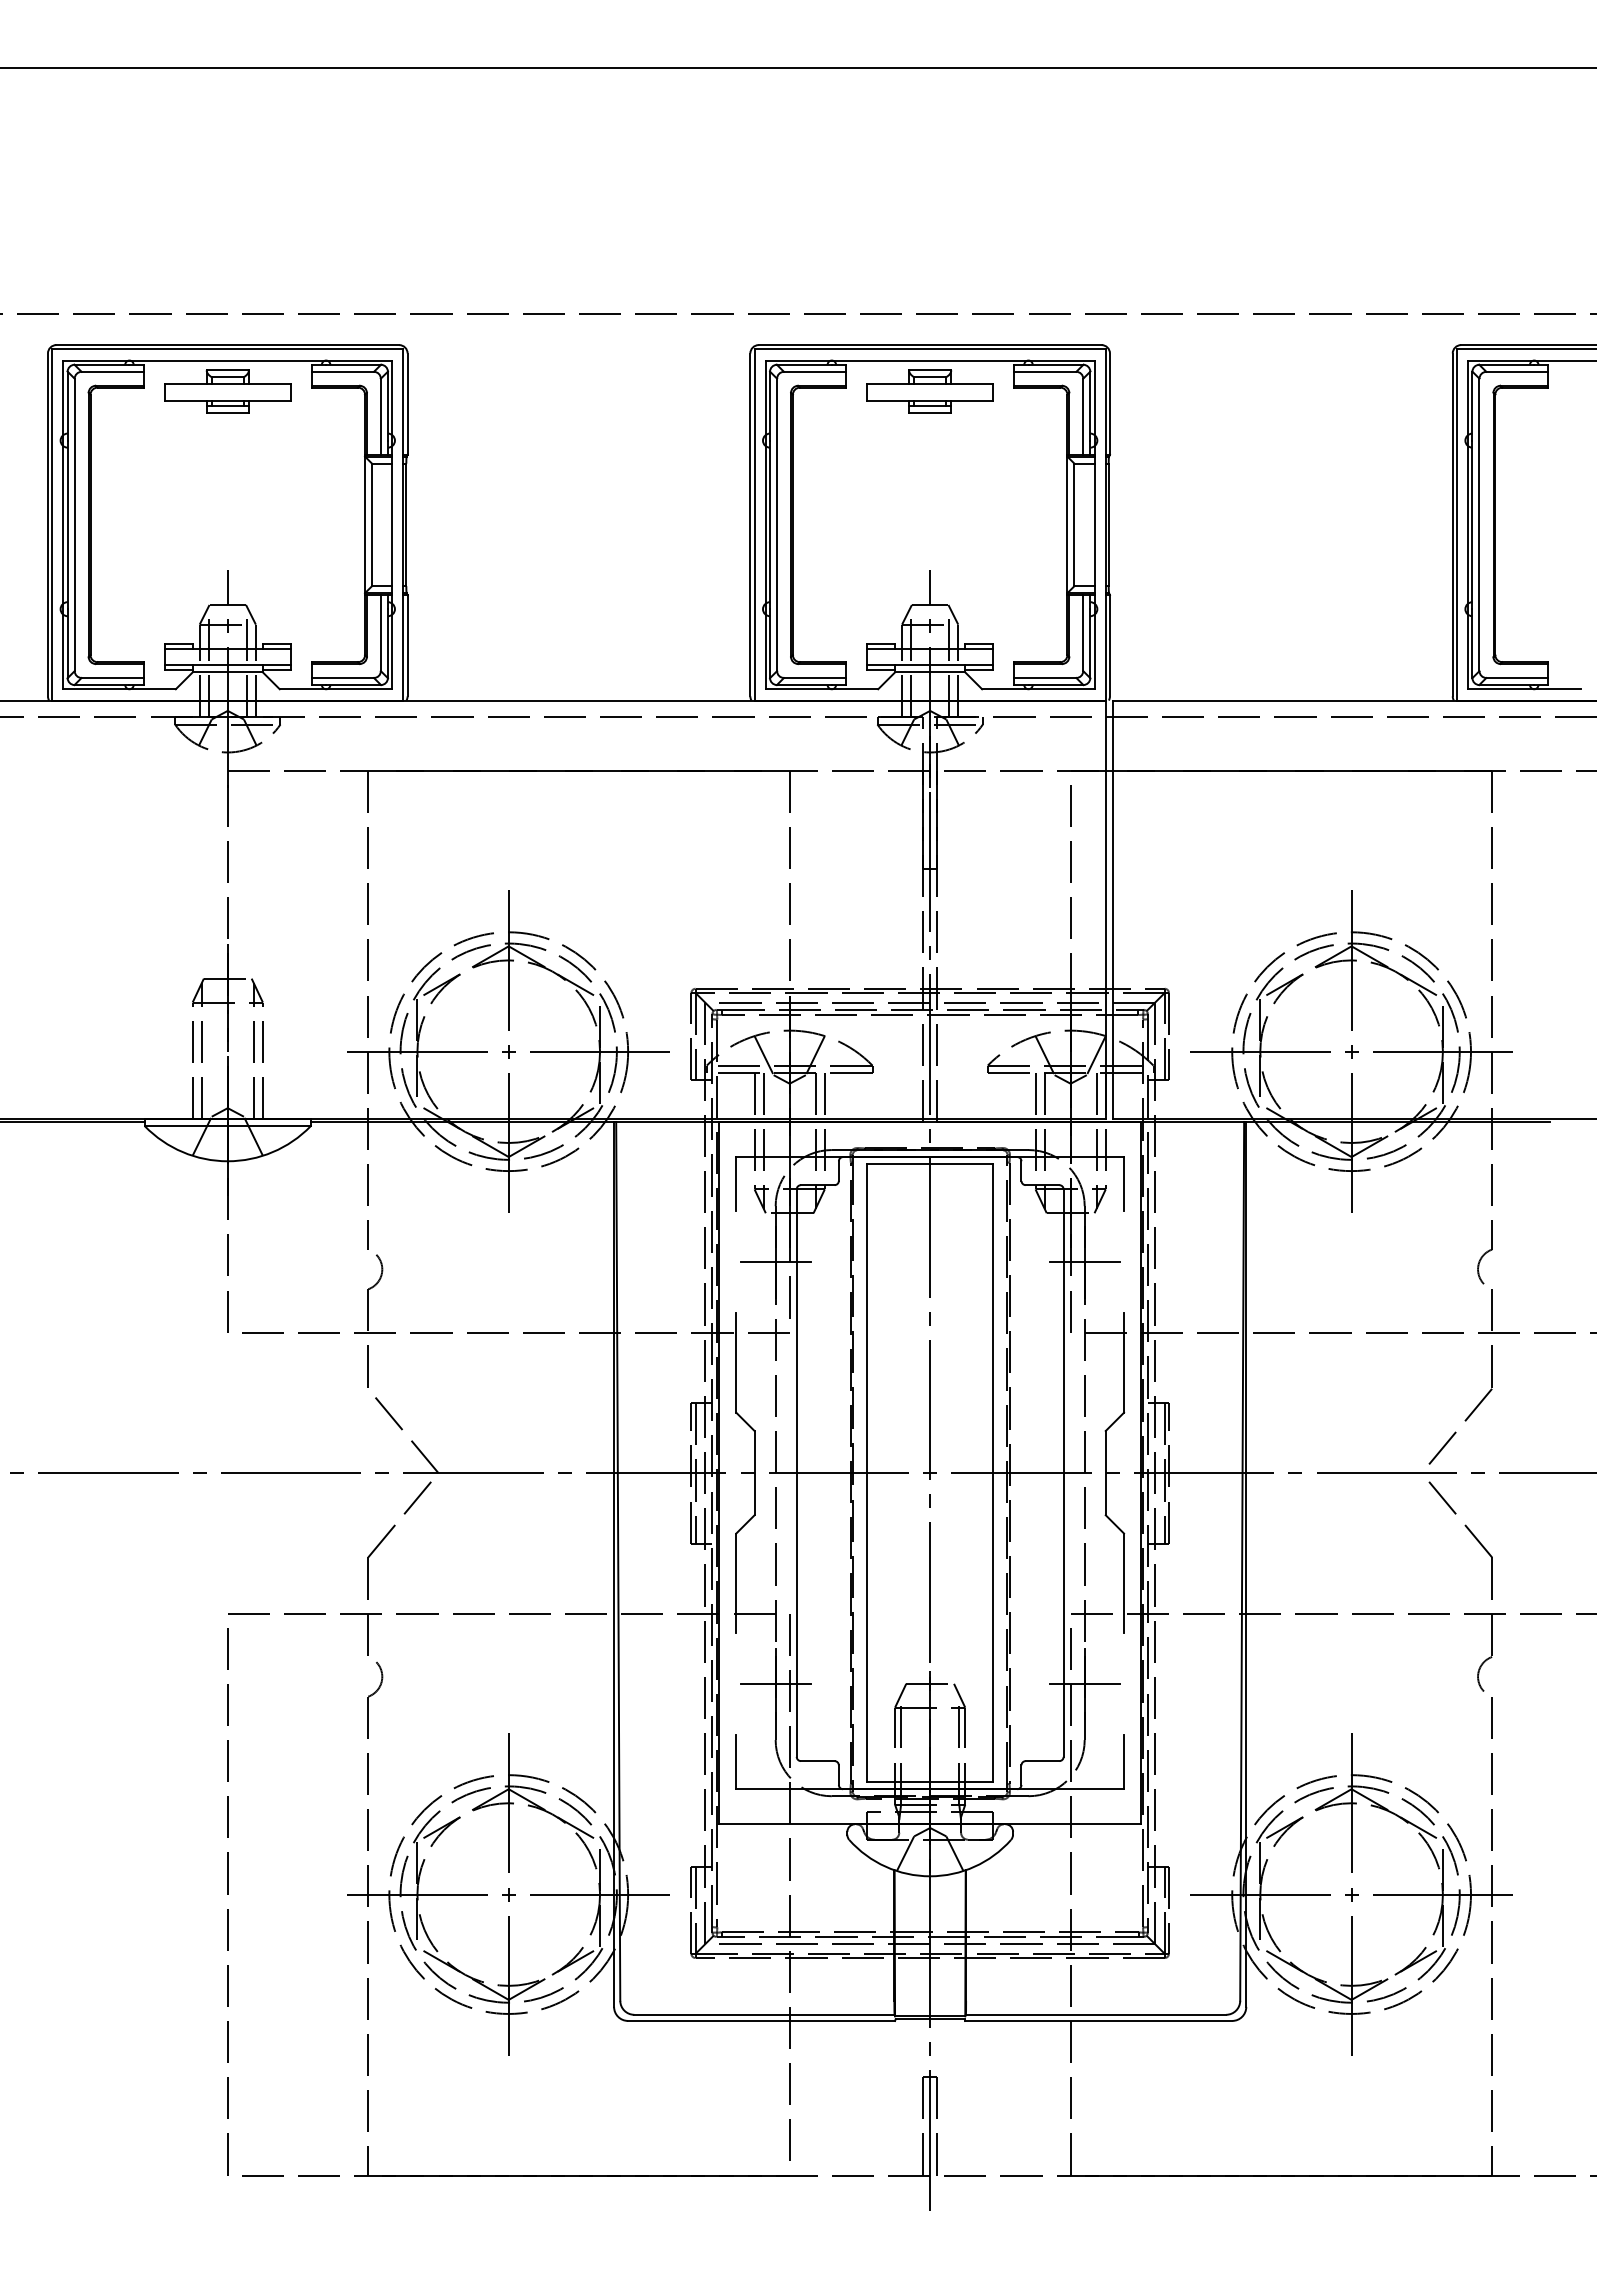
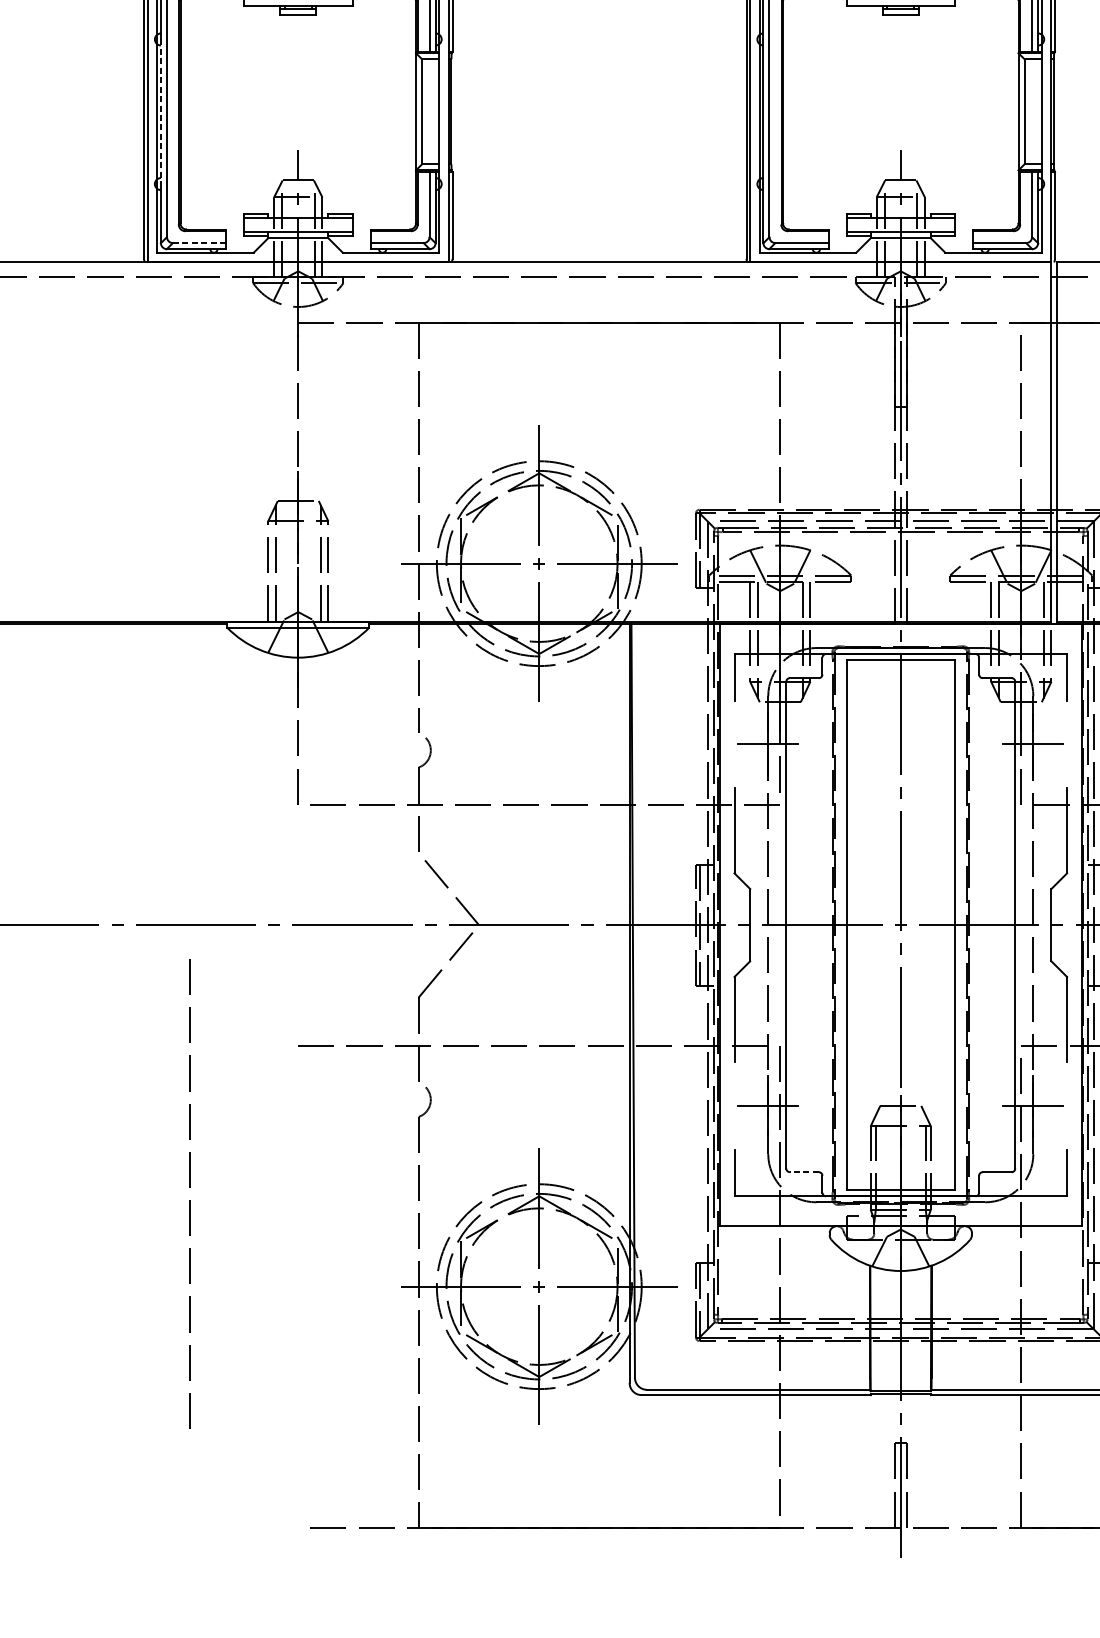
line: (67, 525) -> (160, 112), solid -> dashed
line: (112, 678) -> (199, 243), solid -> dashed
line: (817, 1761) -> (804, 1172), solid -> dashed
line: (227, 1894) -> (189, 1187), moved

